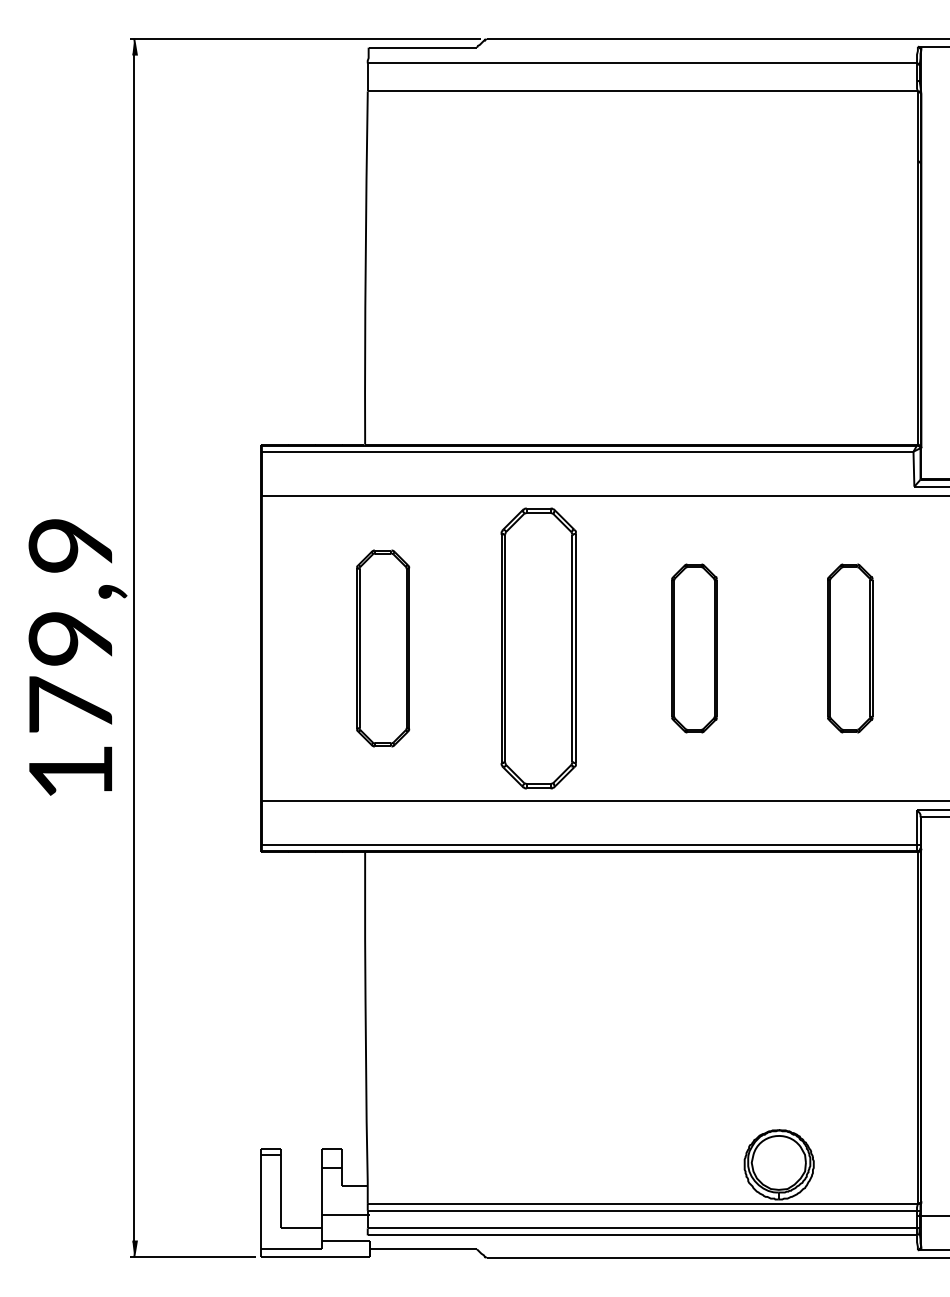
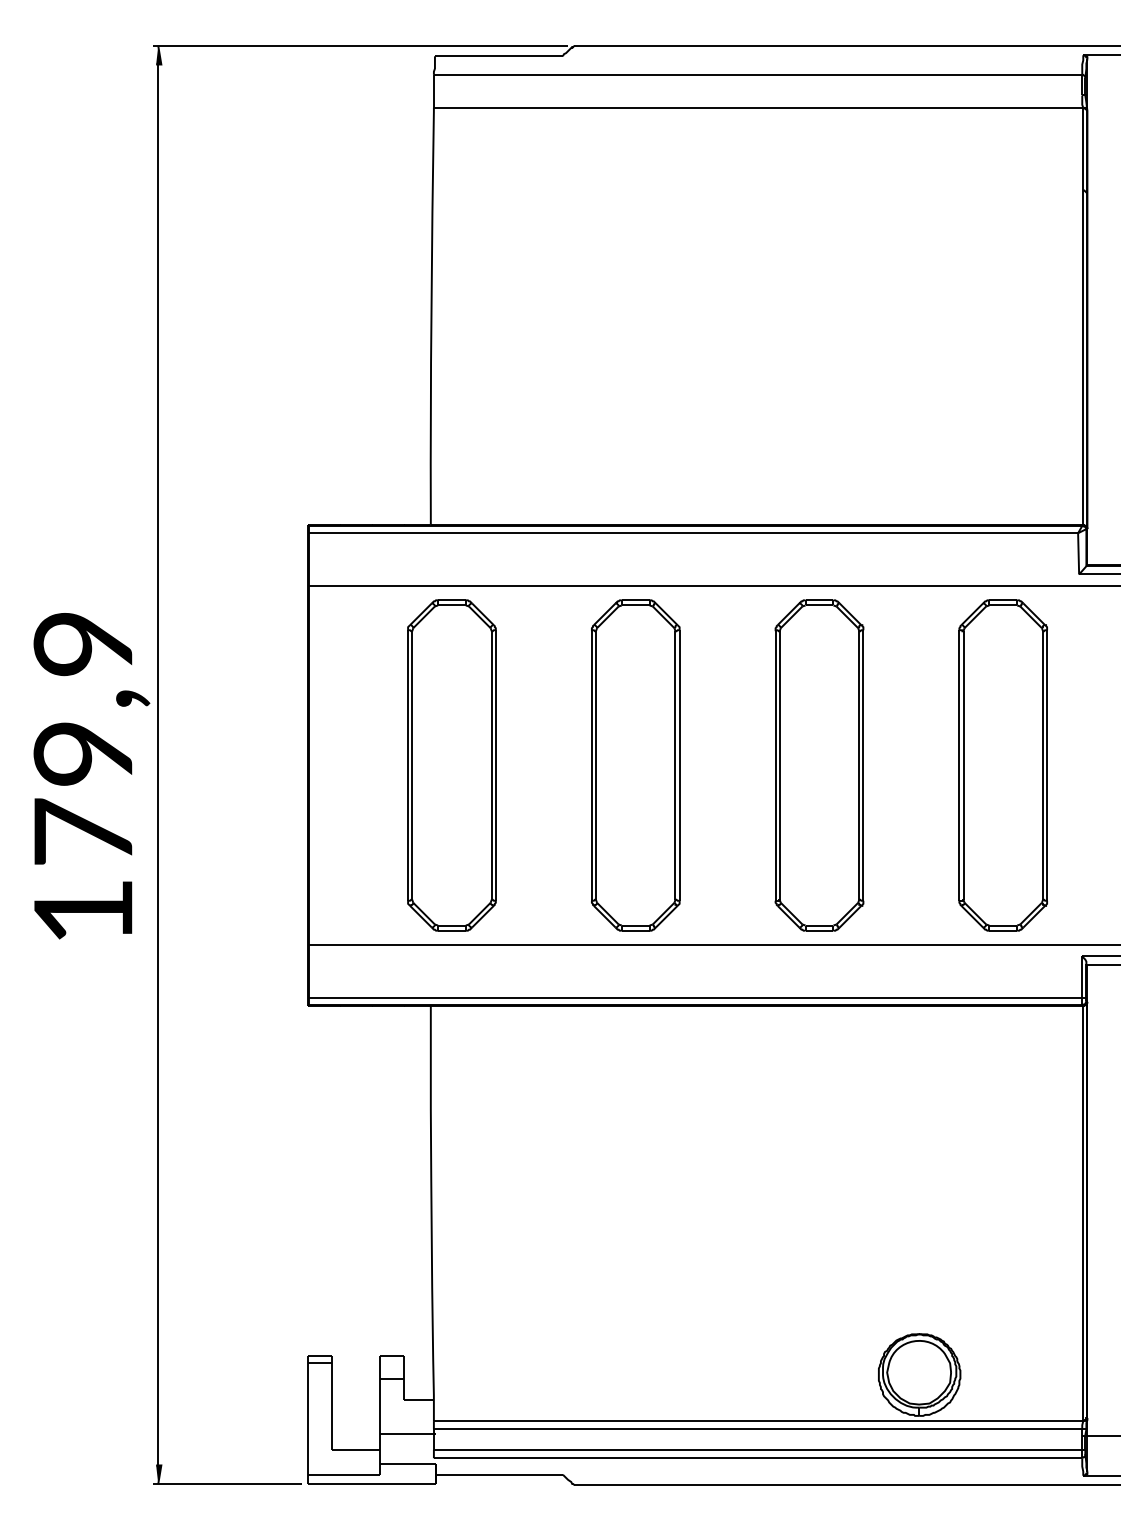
part: (383, 648) -> (452, 765), size x1.43
part: (694, 648) -> (819, 765), size x1.67
part: (850, 648) -> (1003, 765), size x1.67

